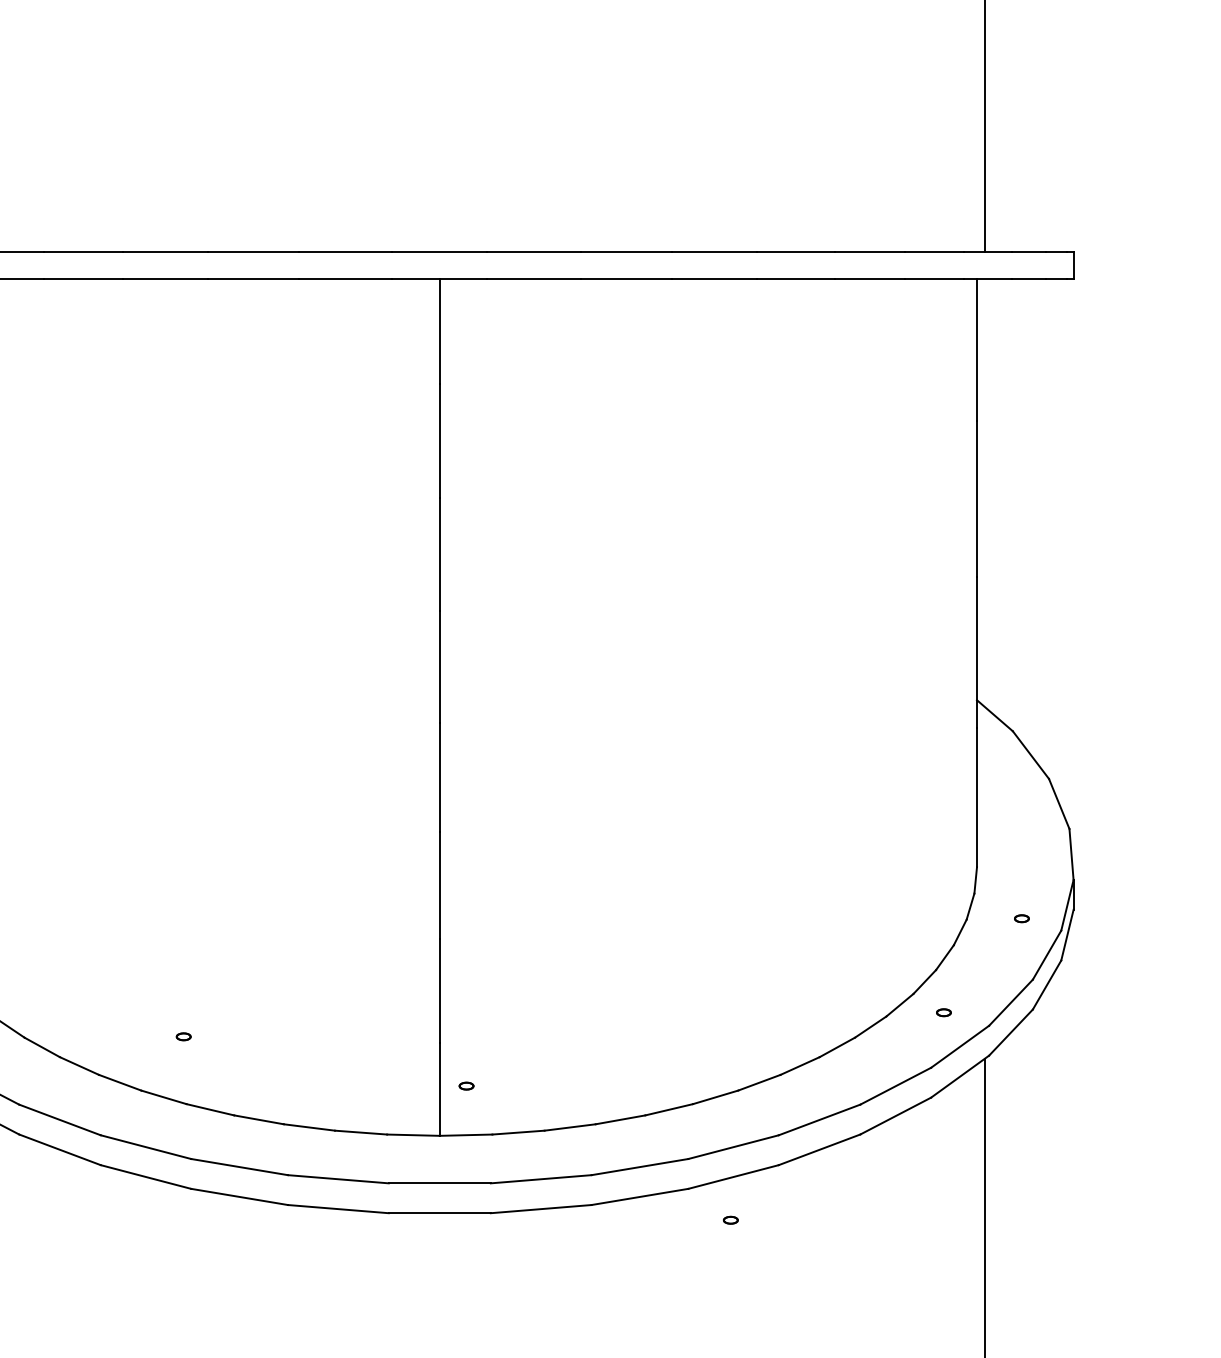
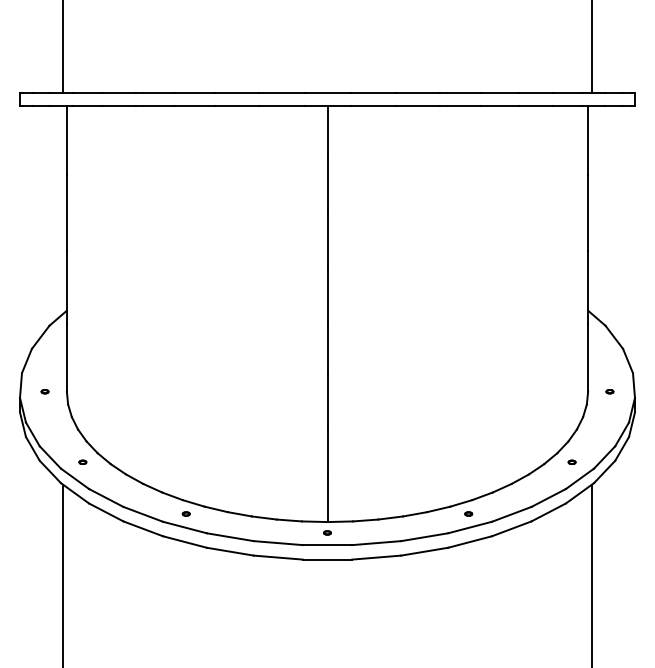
part: (1021, 918) -> (609, 391), moved
part: (182, 1035) -> (185, 513), moved
part: (466, 1085) -> (327, 532), moved
part: (730, 1219) -> (468, 513), moved

